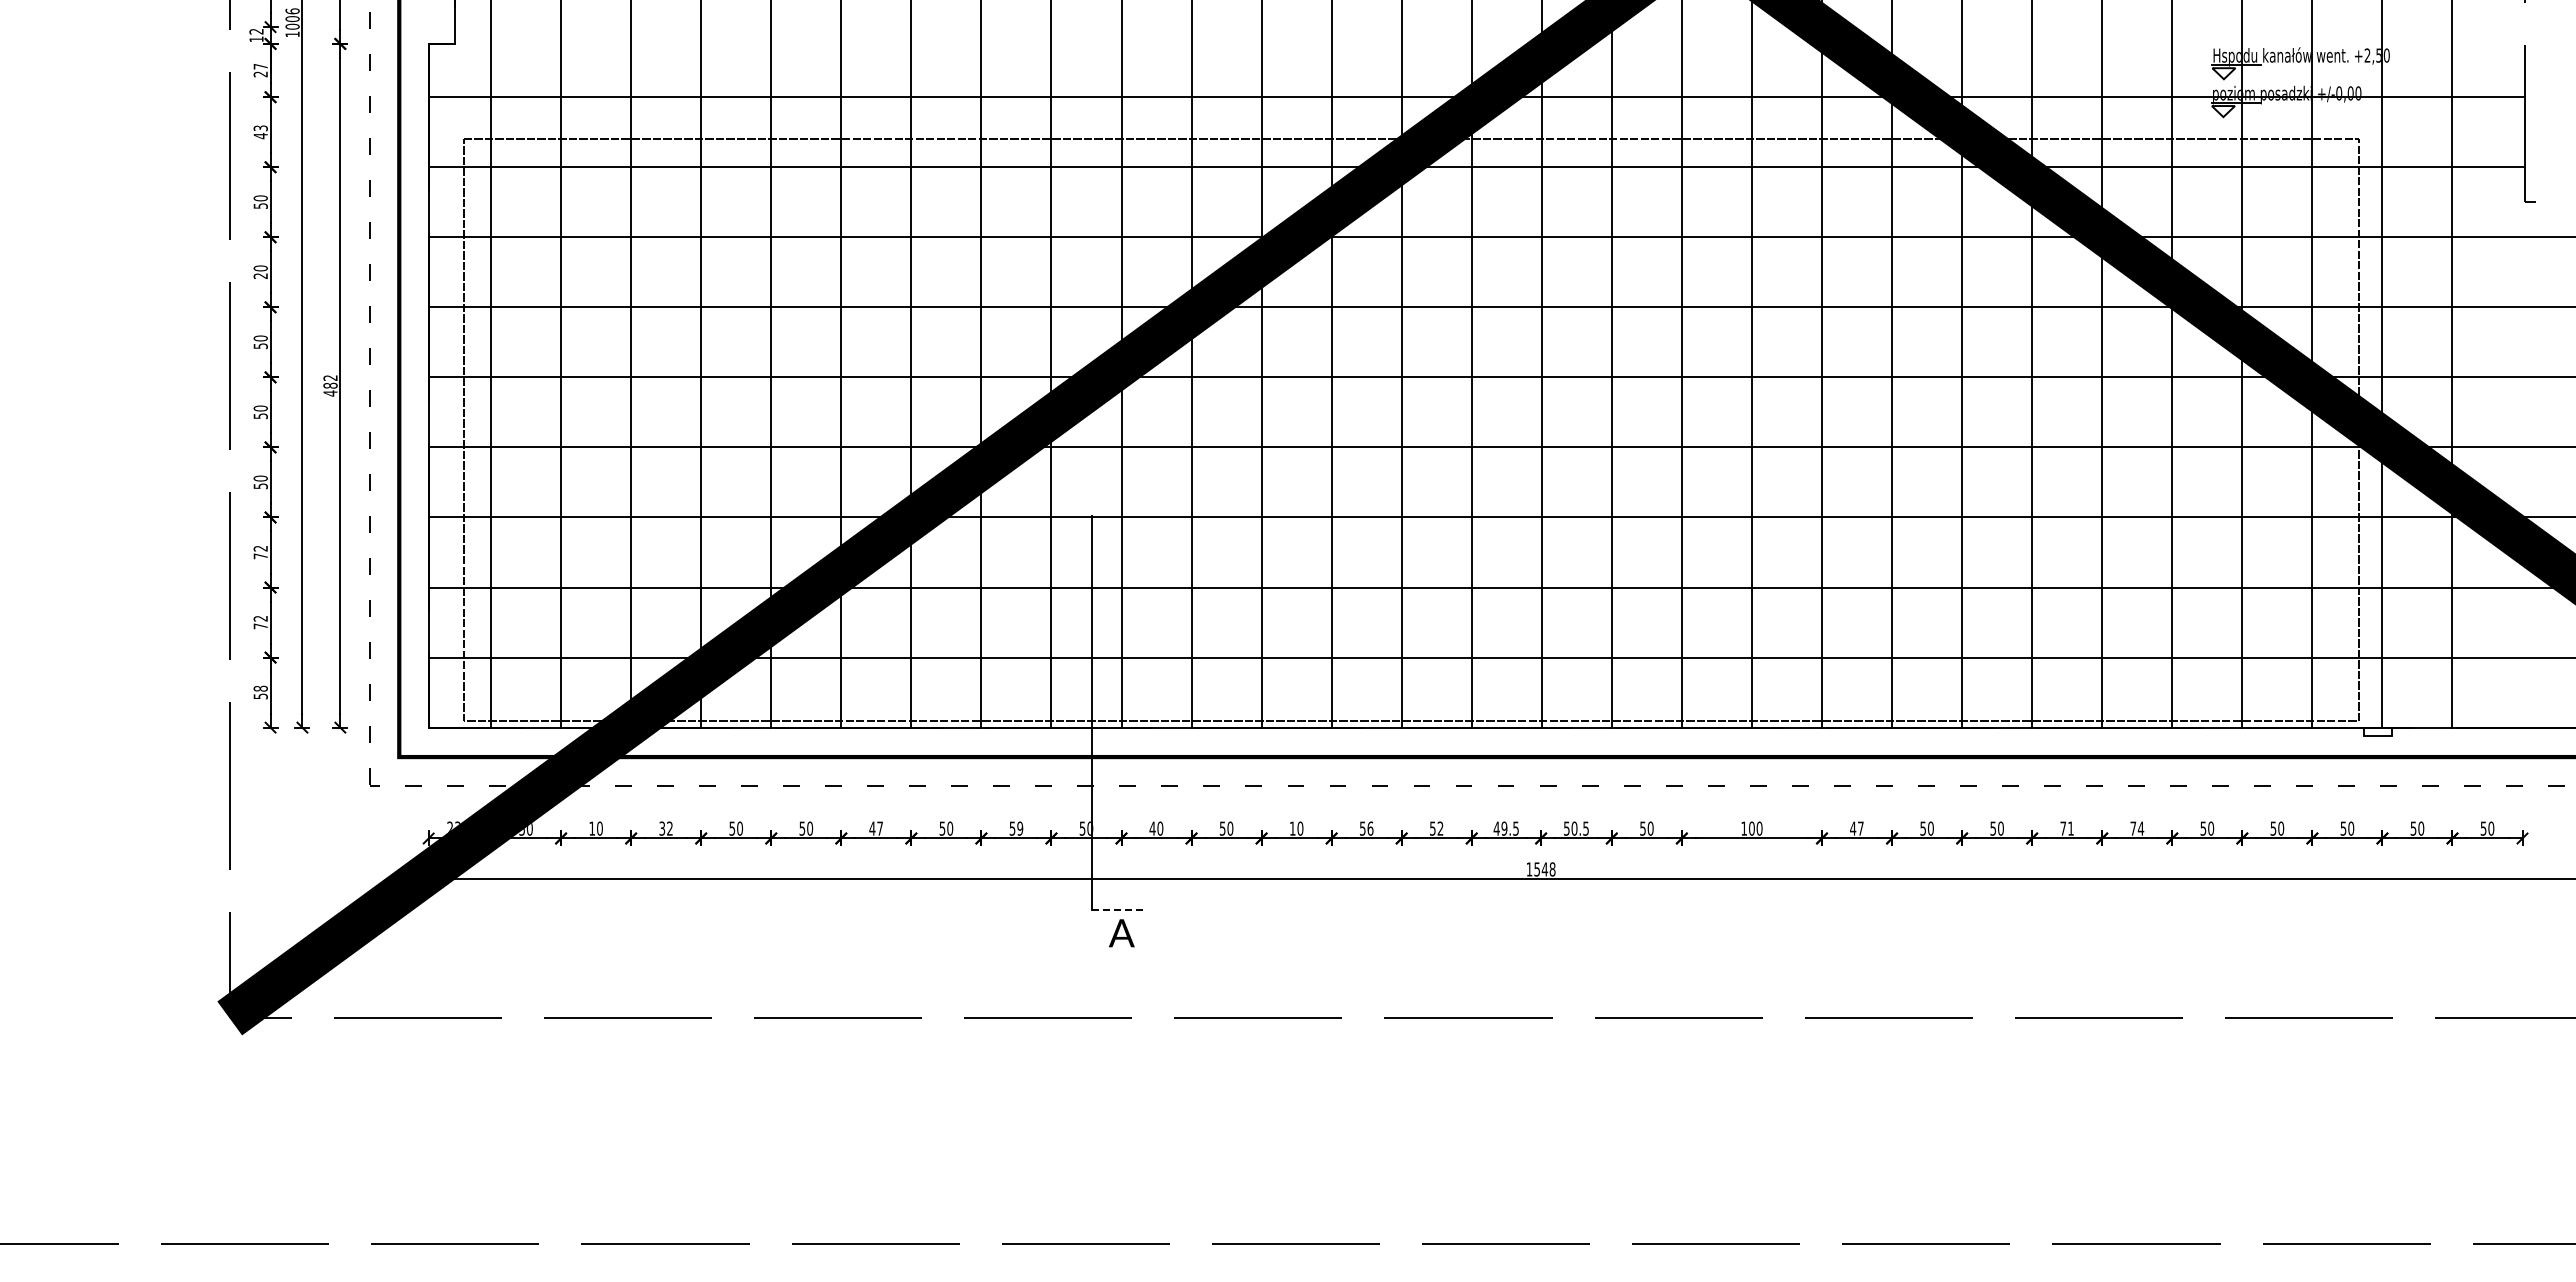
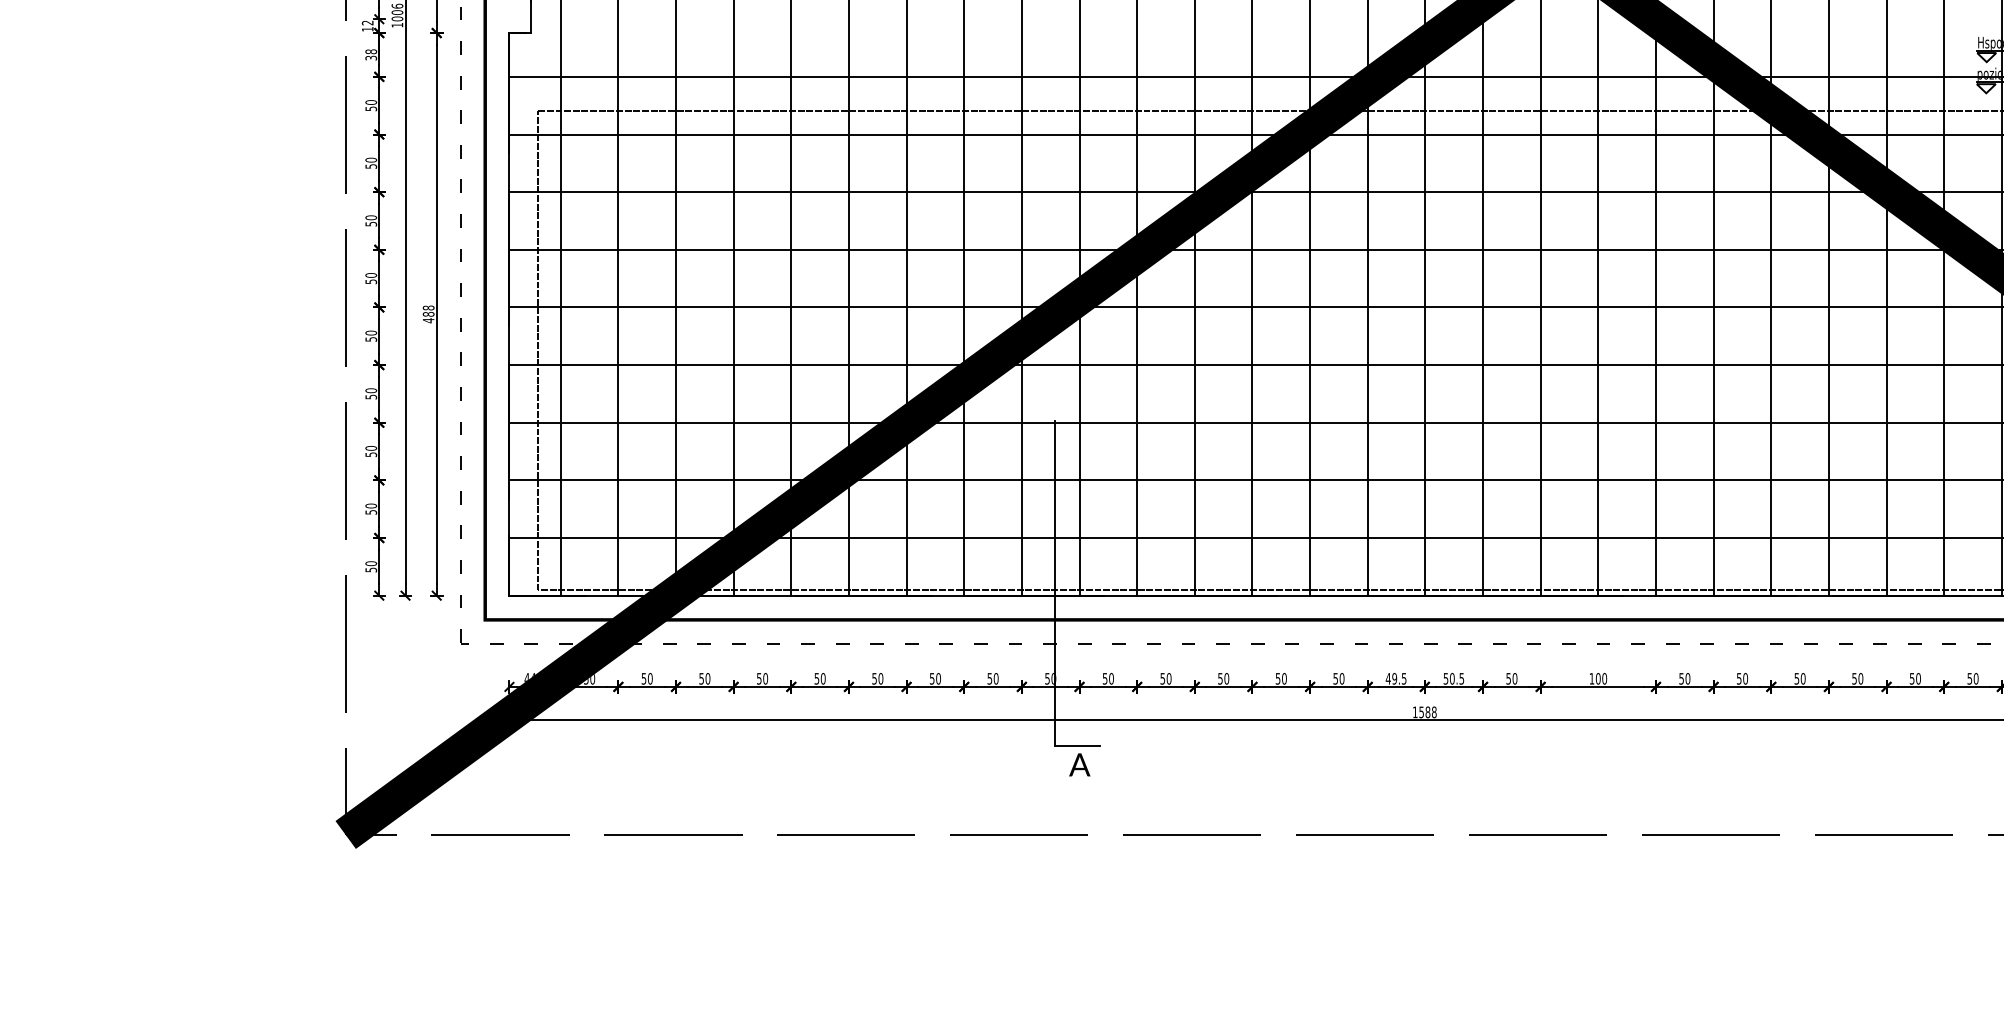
text: (260, 70) -> (371, 54), 27 -> 38
text: (260, 132) -> (371, 105), 43 -> 50
text: (260, 275) -> (371, 223), 20 -> 50
text: (330, 377) -> (428, 307), 482 -> 488
text: (260, 552) -> (371, 451), 72 -> 50
text: (260, 622) -> (371, 509), 72 -> 50
text: (260, 688) -> (371, 563), 58 -> 50
text: (453, 826) -> (529, 677), 23.2 -> 44.5
text: (591, 828) -> (643, 678), 10 -> 50
text: (665, 828) -> (704, 678), 32 -> 50
text: (876, 828) -> (877, 678), 47 -> 50
text: (1019, 828) -> (995, 678), 59 -> 50
text: (1152, 828) -> (1105, 678), 40 -> 50
text: (1292, 828) -> (1220, 678), 10 -> 50
text: (1370, 828) -> (1284, 678), 56 -> 50
text: (1440, 828) -> (1342, 678), 52 -> 50
text: (1856, 828) -> (1684, 678), 47 -> 50
text: (2066, 828) -> (1857, 678), 71 -> 50
text: (2137, 828) -> (1915, 678), 74 -> 50
text: (1544, 869) -> (1427, 712), 1548 -> 1588
line: (1119, 909) -> (1077, 745), dashed -> solid

